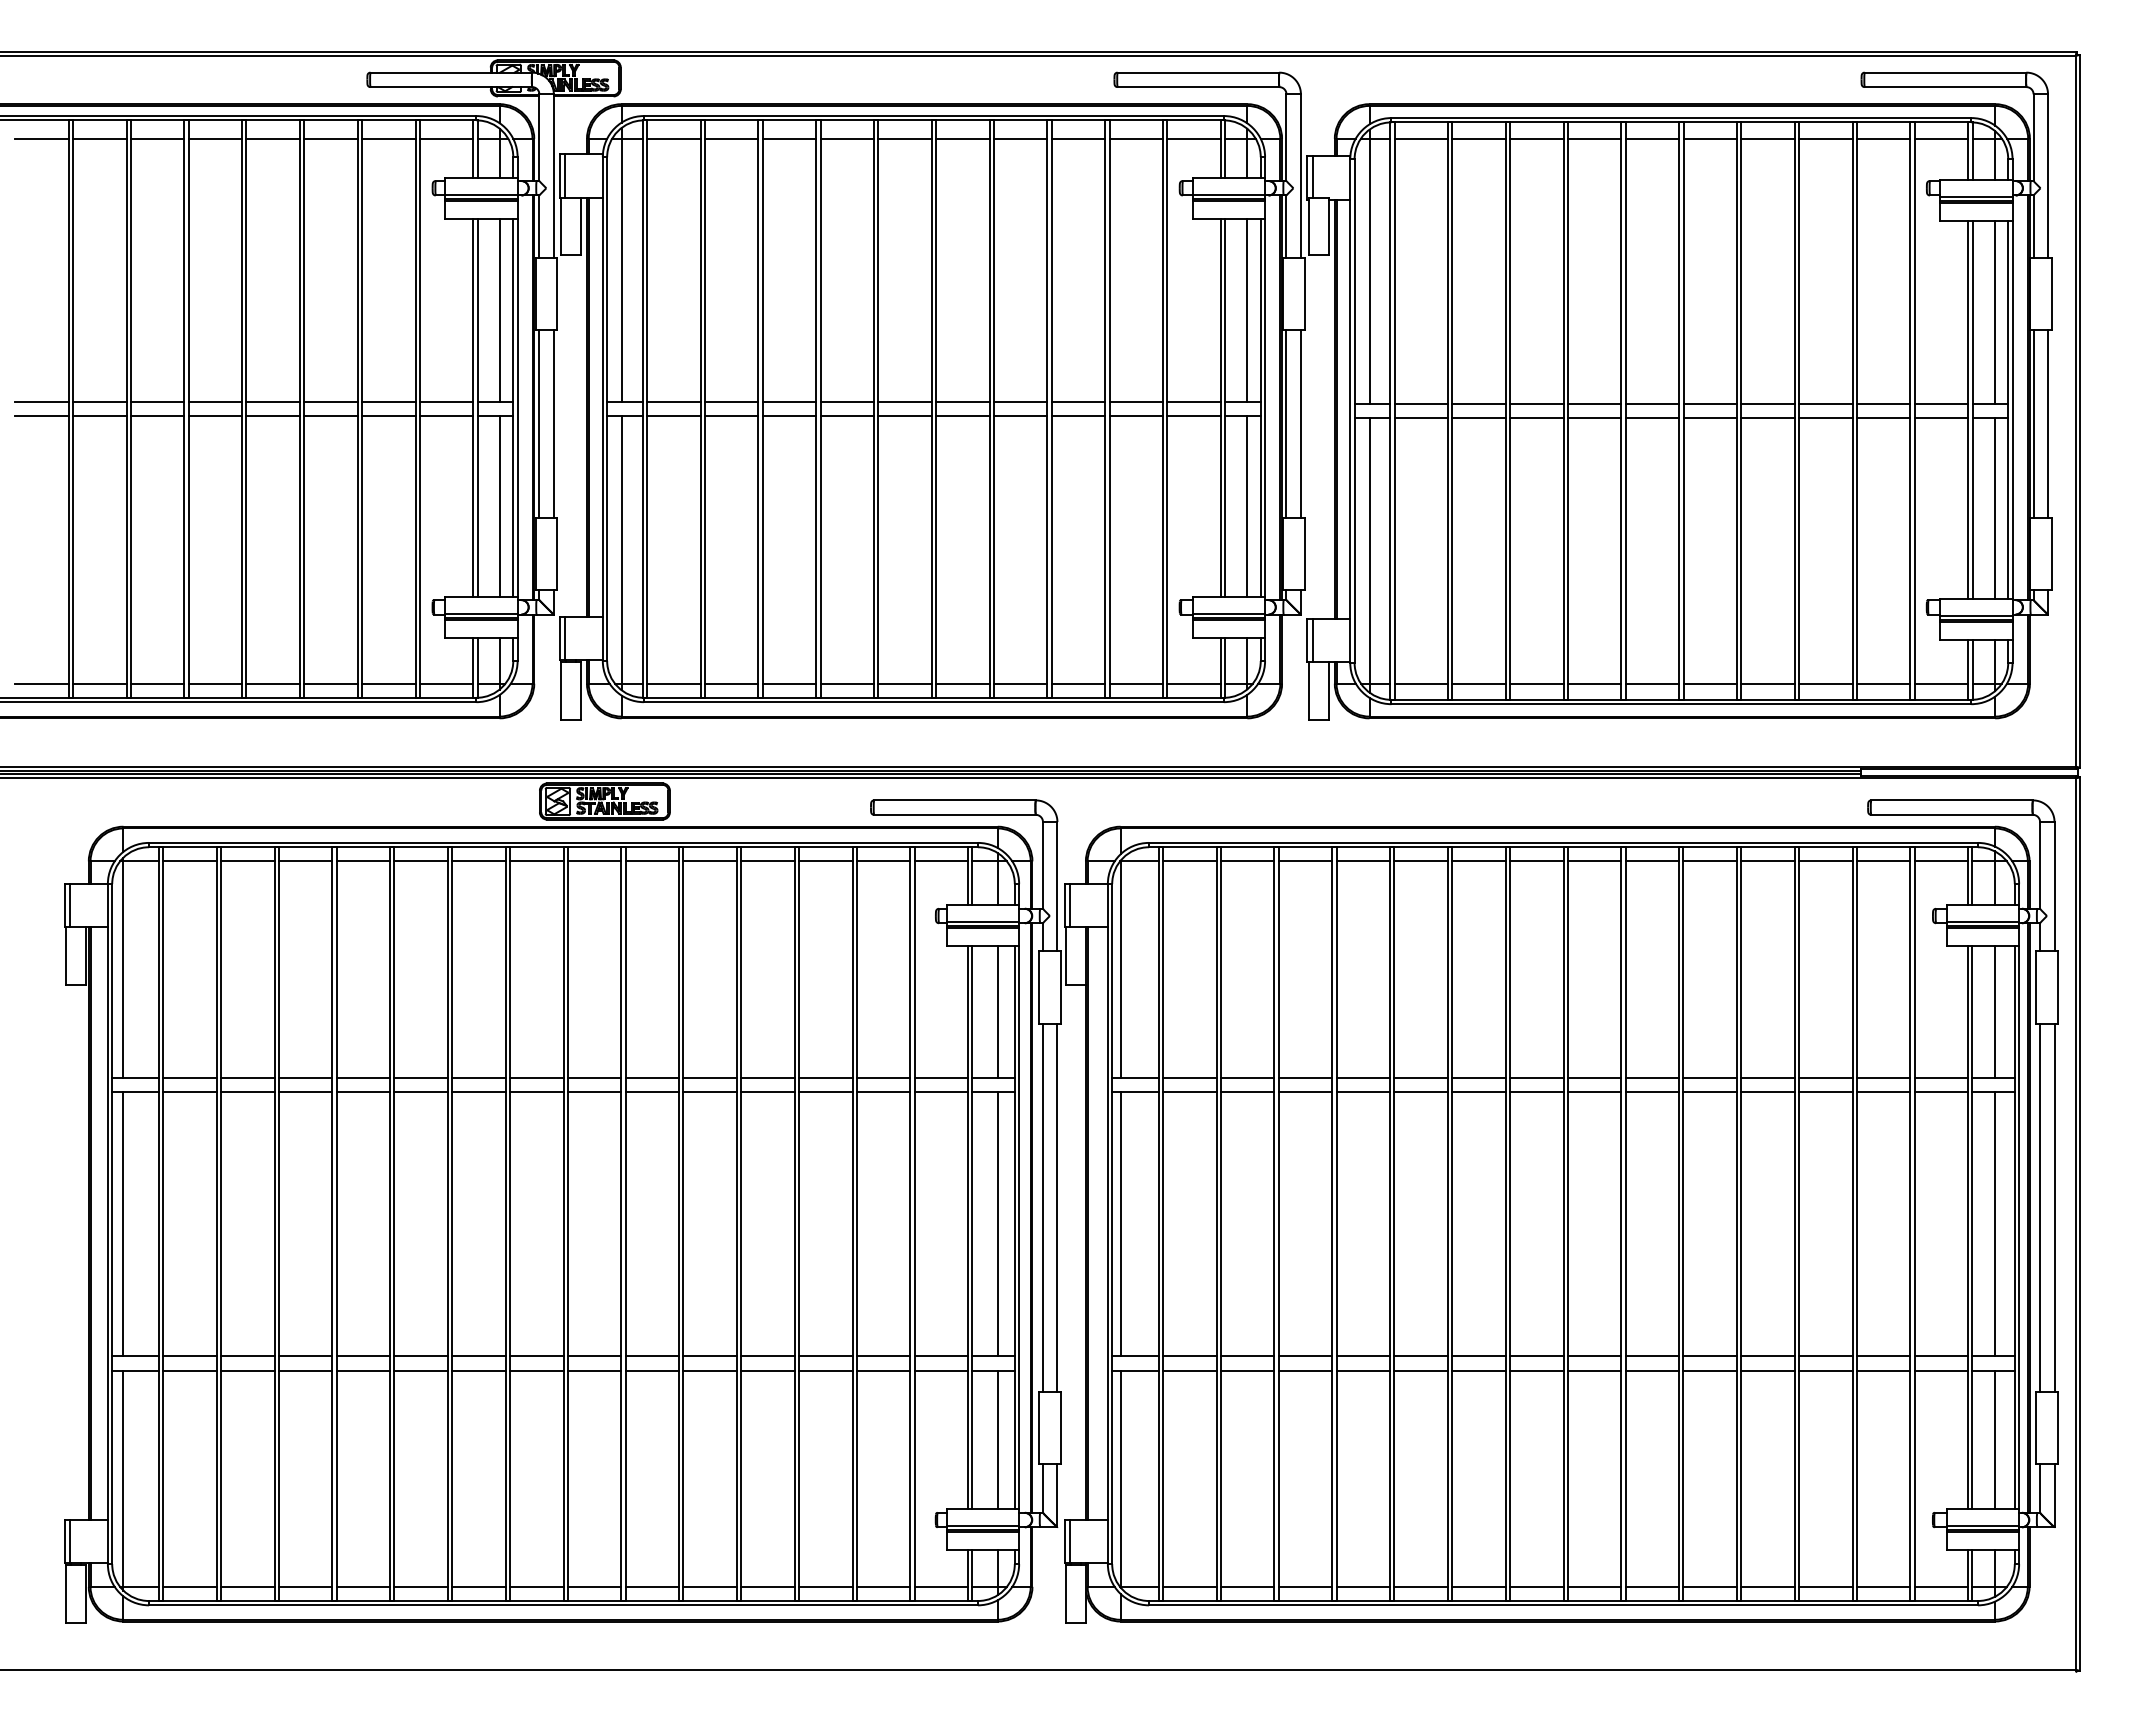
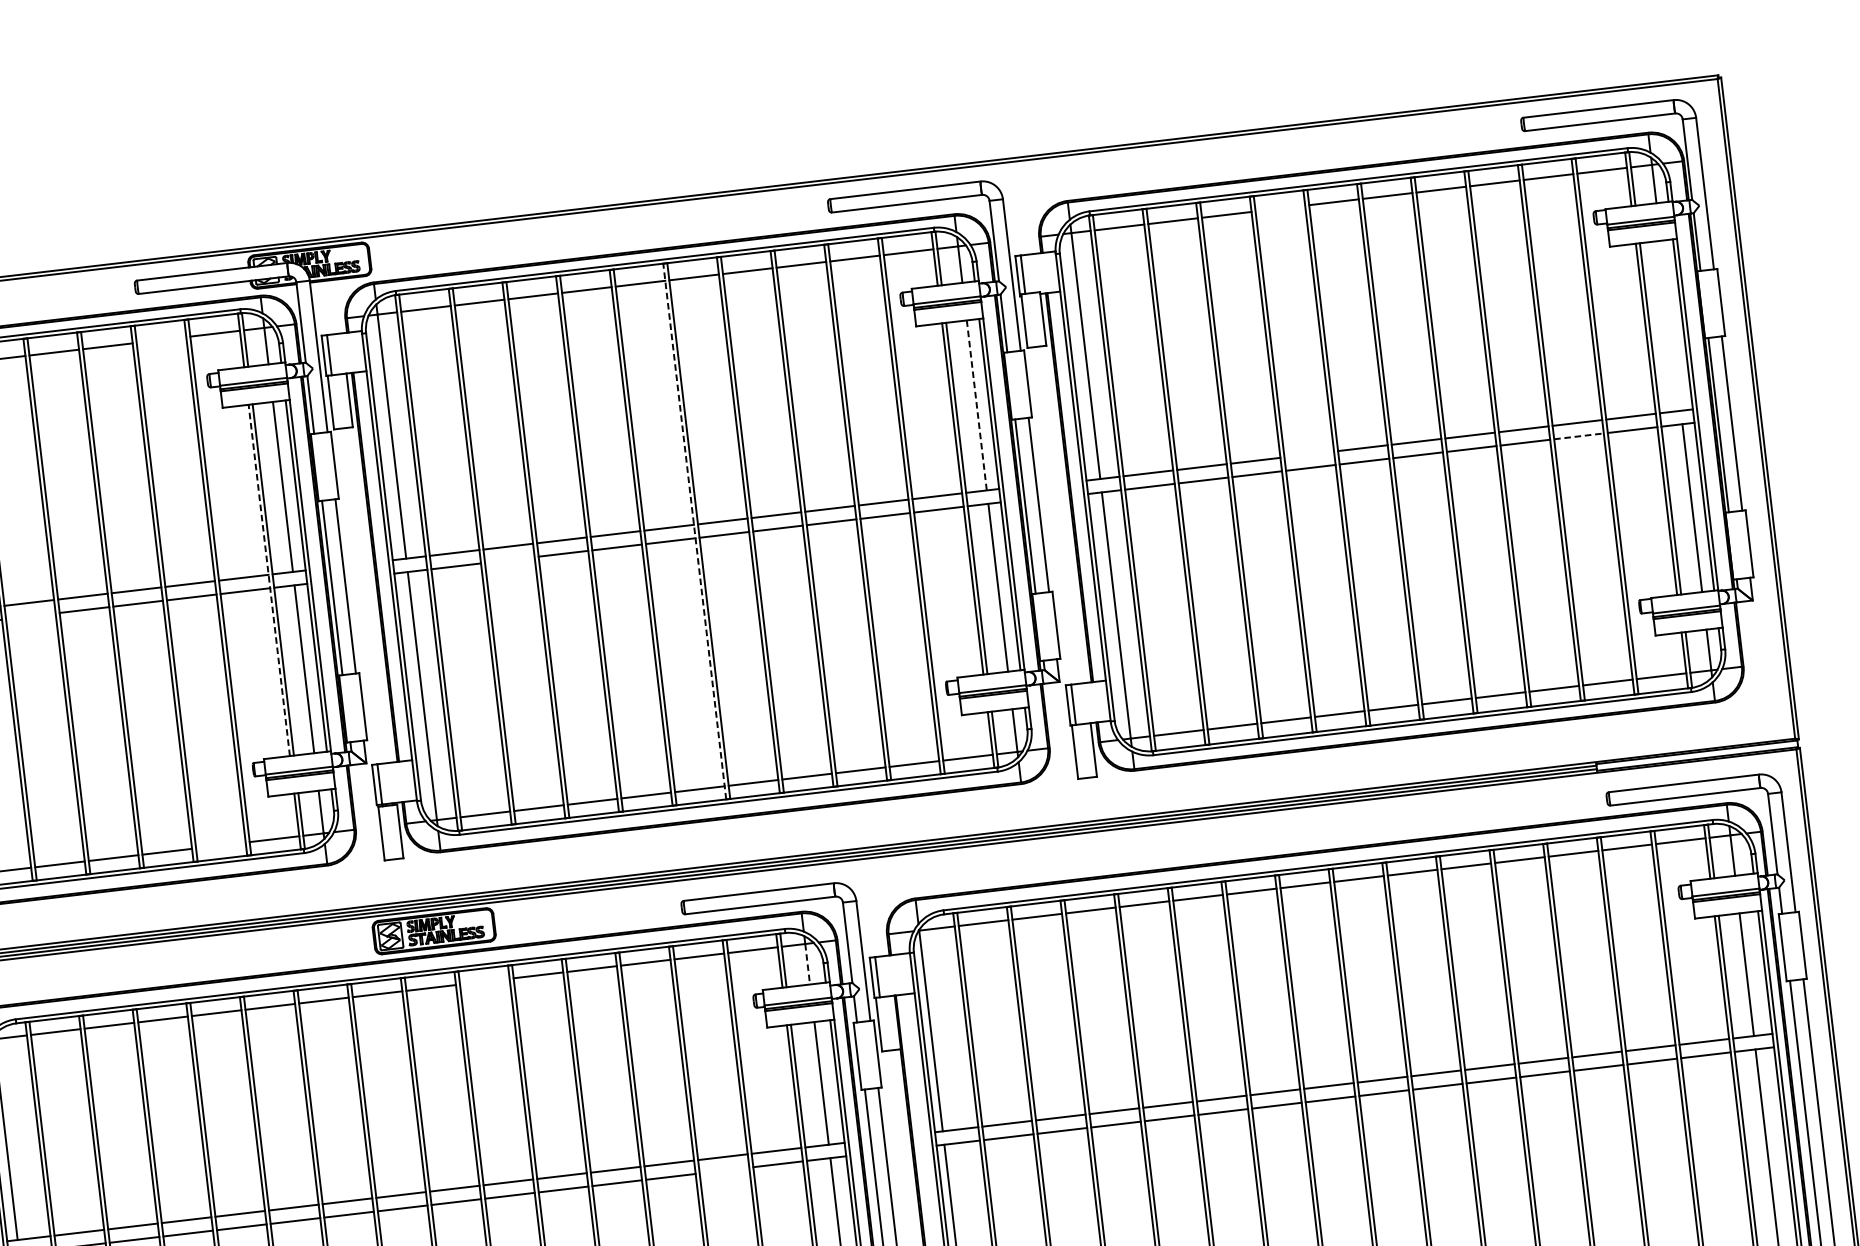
line: (388, 138) -> (161, 339), removed
line: (1594, 138) -> (1280, 208), removed
line: (1247, 310) -> (976, 405), solid -> dashed
line: (1995, 311) -> (1671, 325), removed
line: (1594, 403) -> (1309, 454), removed
line: (473, 407) -> (269, 580), solid -> dashed
line: (931, 409) -> (694, 531), solid -> dashed
line: (215, 416) -> (30, 616), removed
line: (731, 416) -> (509, 560), removed
line: (1883, 418) -> (1578, 436), solid -> dashed
line: (388, 683) -> (220, 845), removed
line: (652, 861) -> (484, 981), removed
line: (997, 883) -> (807, 964), solid -> dashed
line: (883, 1092) -> (724, 1170), removed

